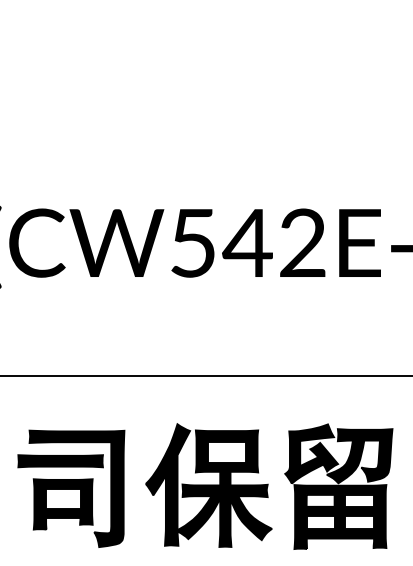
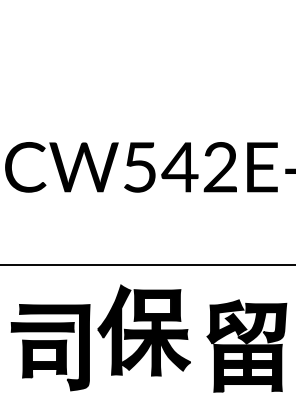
part: (208, 485) -> (143, 330), moved

